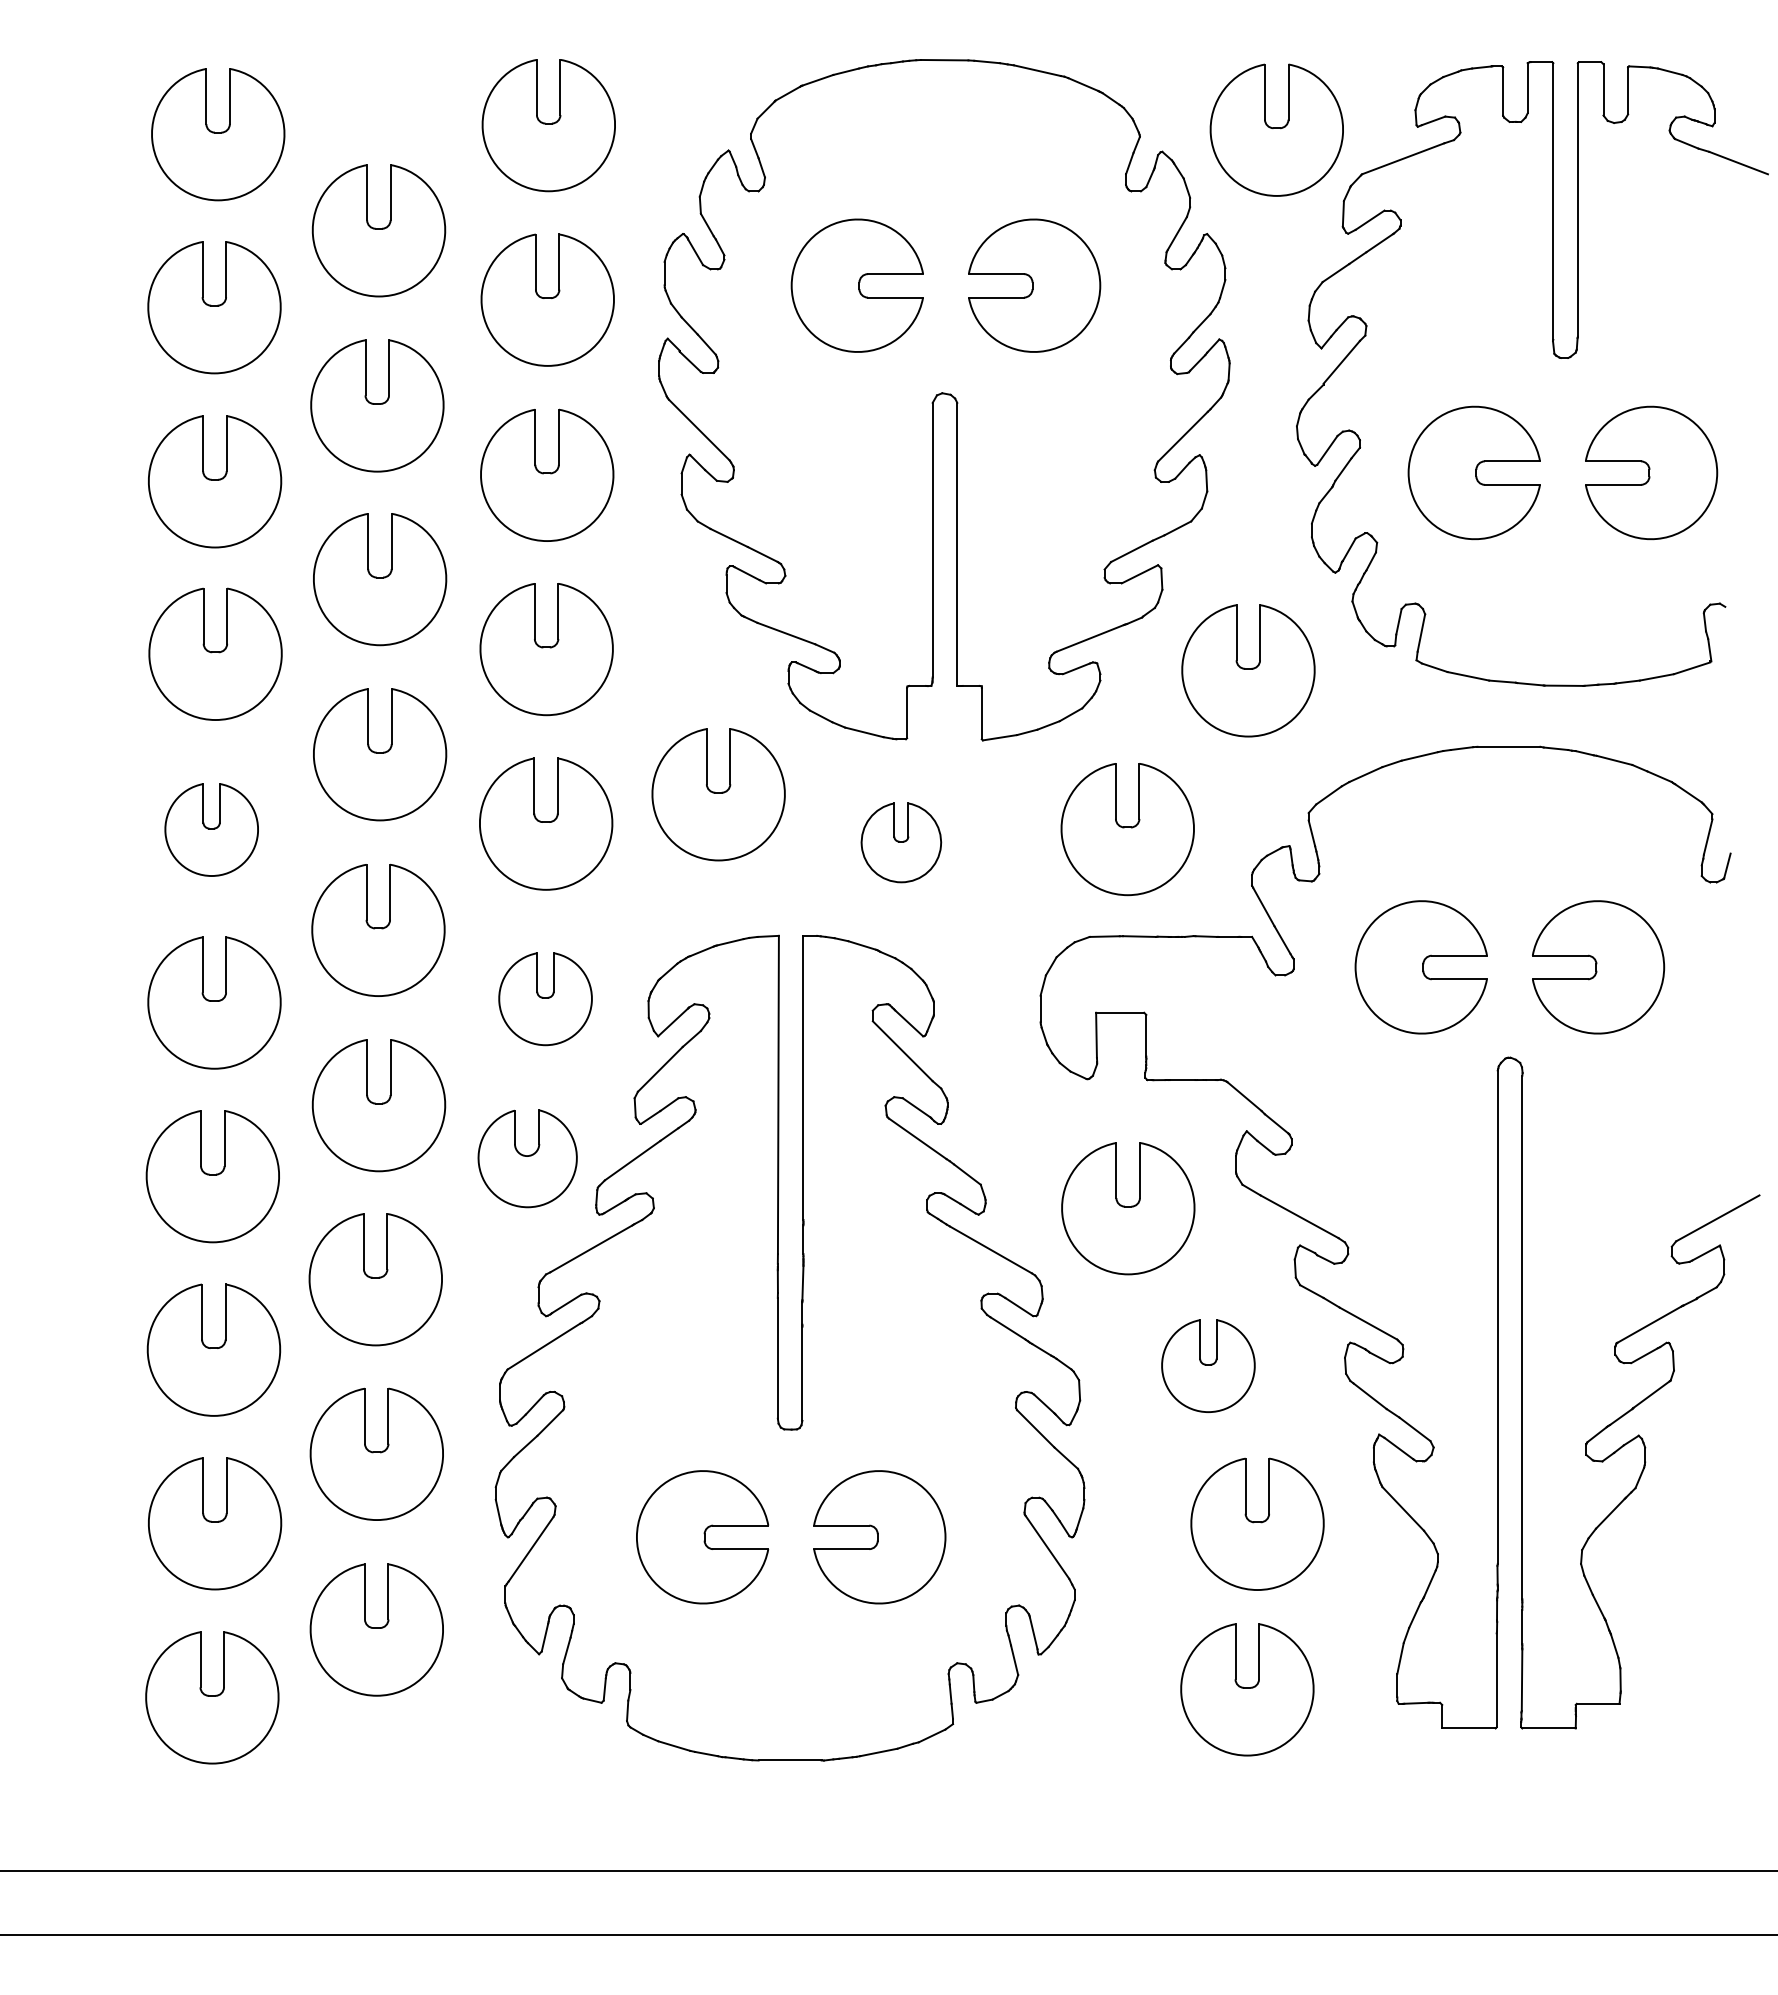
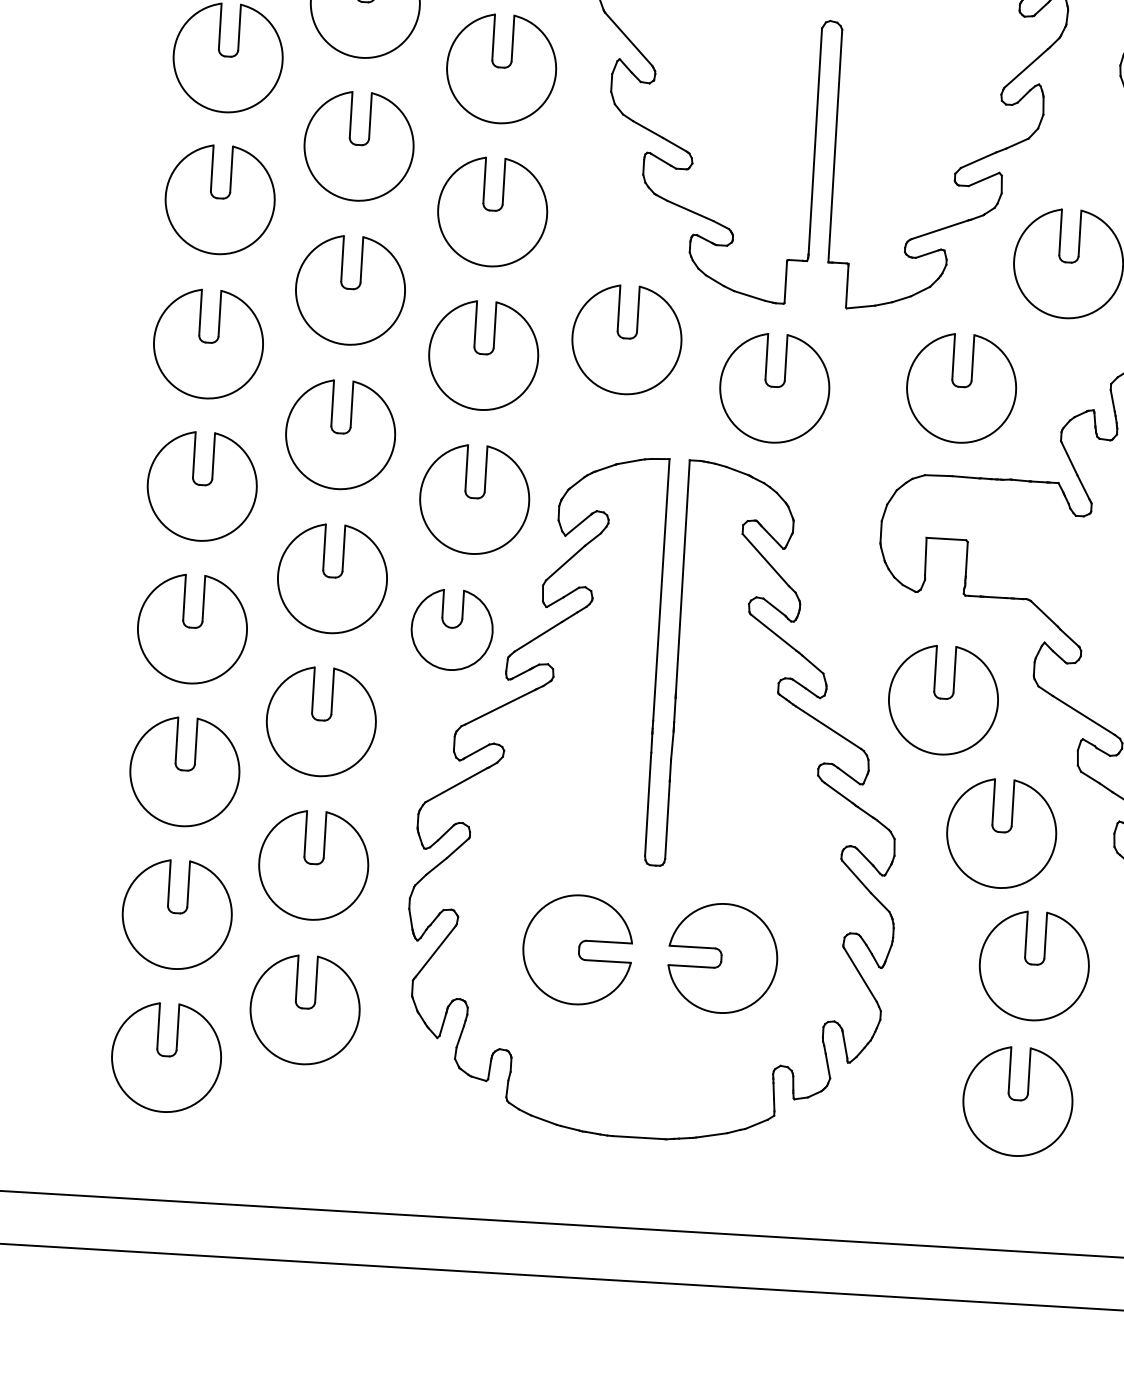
part: (211, 829) -> (208, 343), size x1.43
part: (901, 842) -> (774, 388), size x1.67
part: (545, 998) -> (474, 499), size x1.43
part: (1208, 1365) -> (1001, 833), size x1.43

